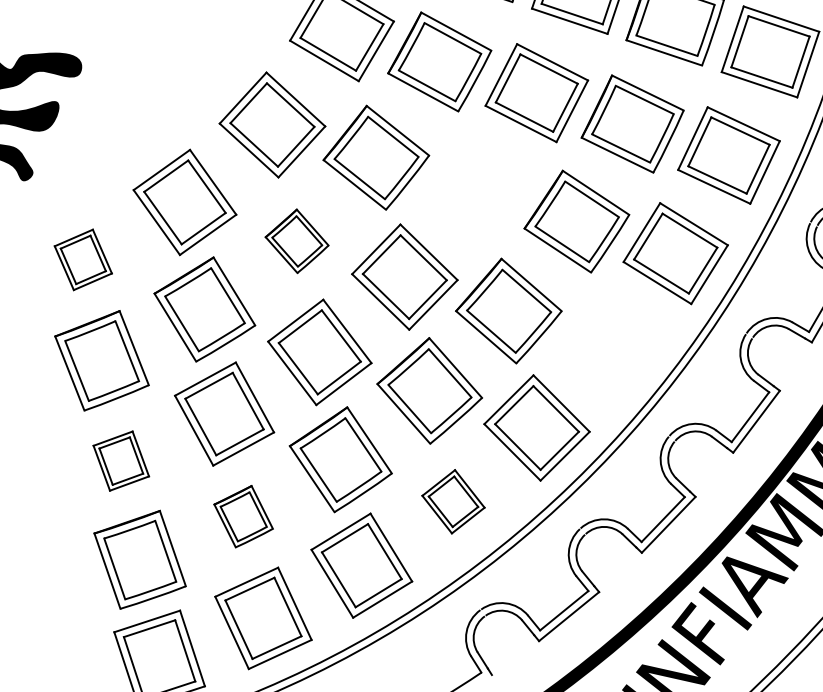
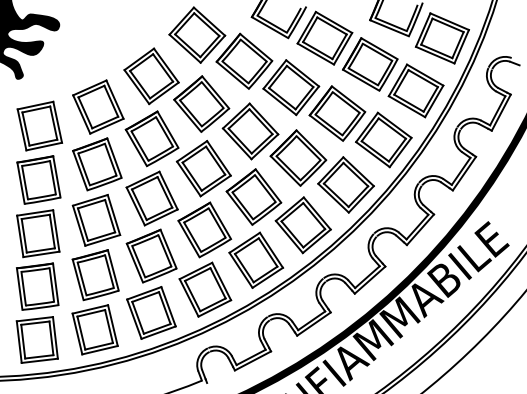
part: (477, 190) -> (250, 131), added
part: (295, 240) -> (151, 138), size x1.67
part: (82, 259) -> (39, 125), size x1.67
part: (609, 345) -> (302, 225), added
part: (121, 460) -> (38, 233), size x1.67
part: (453, 501) -> (205, 289), size x1.67
part: (243, 517) -> (95, 275), size x1.67

